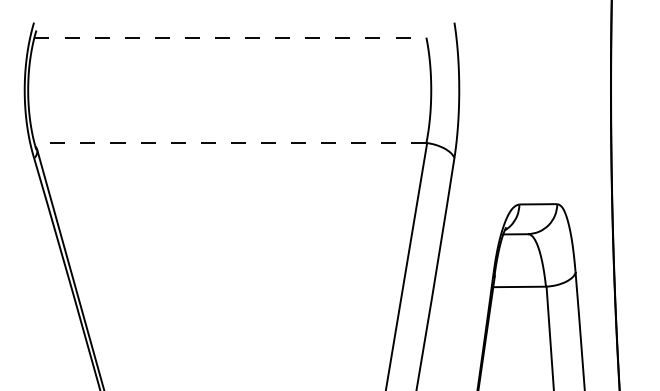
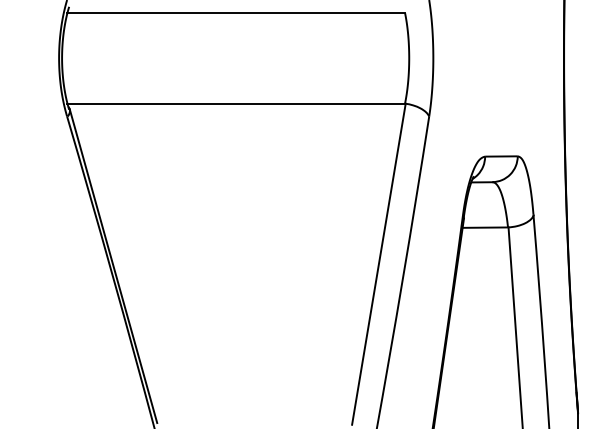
line: (230, 37) -> (236, 12), dashed -> solid
line: (230, 142) -> (236, 103), dashed -> solid

